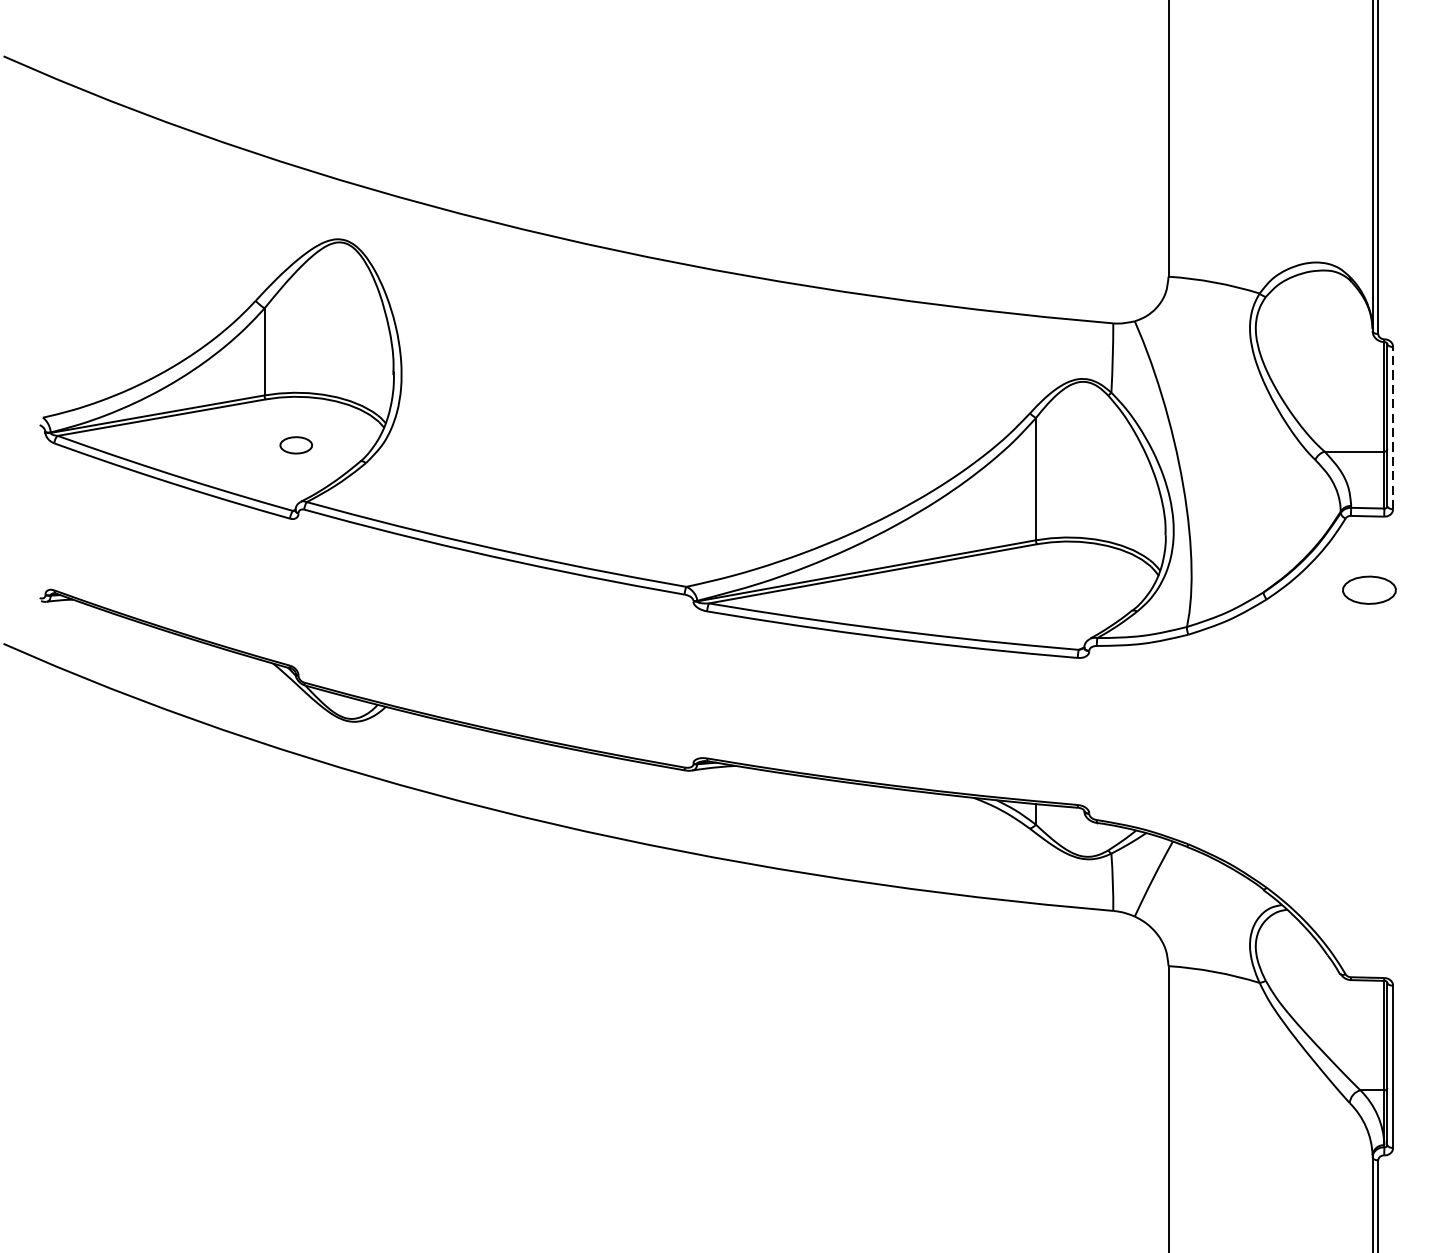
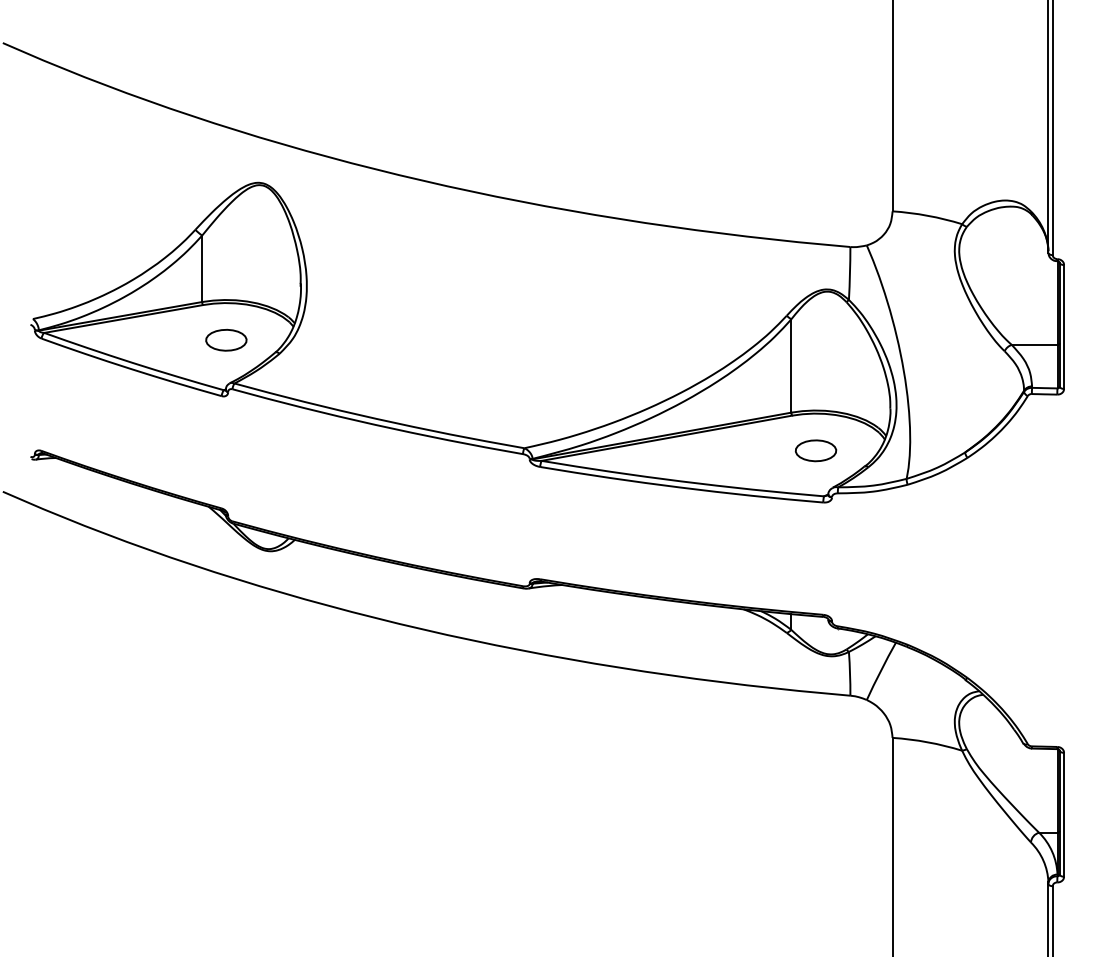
line: (1393, 427) -> (1064, 326), dashed -> solid
part: (296, 444) -> (226, 339), size x1.67
part: (1368, 589) -> (815, 450), moved

